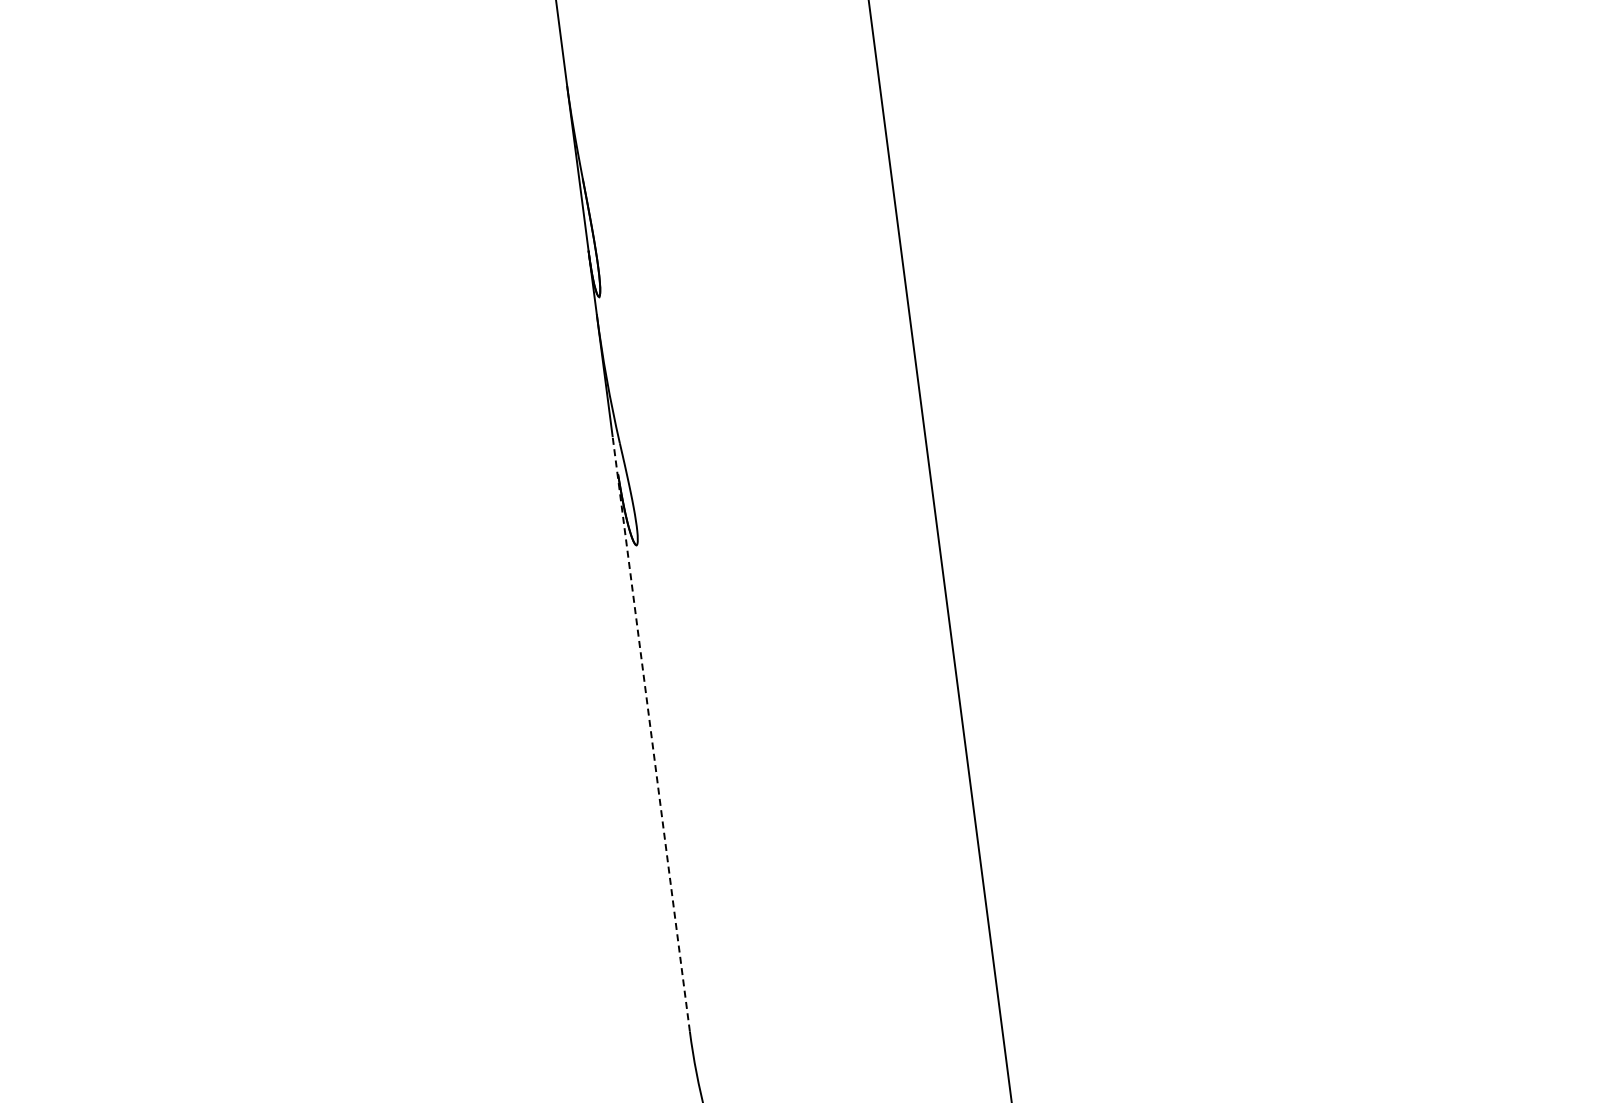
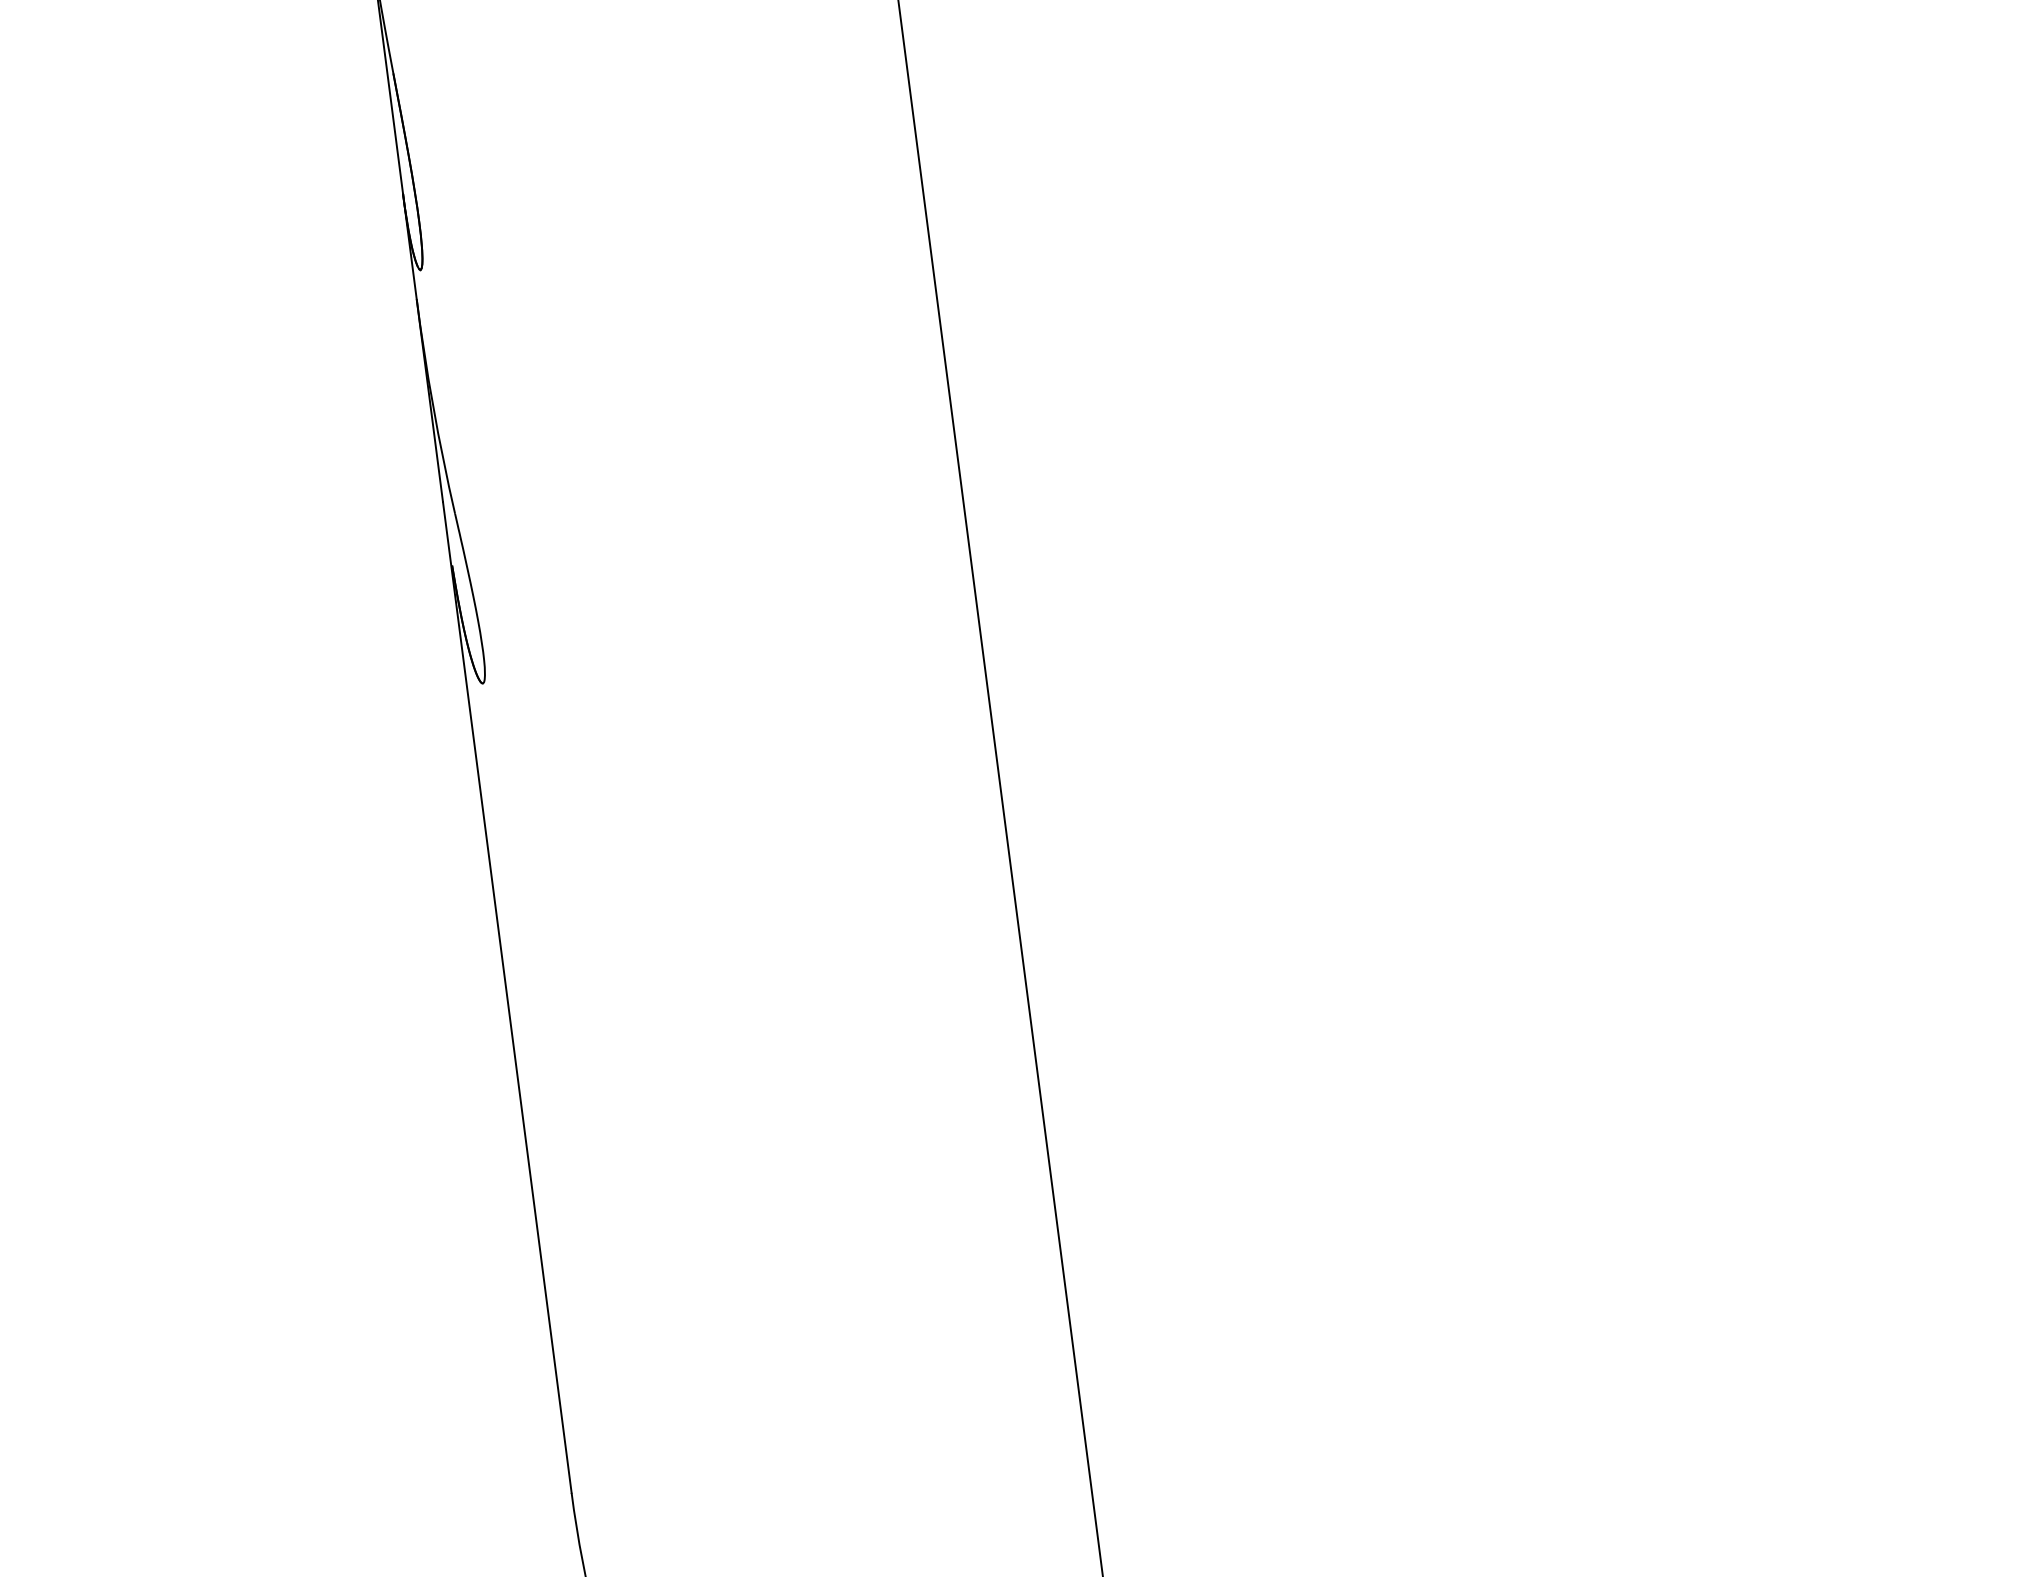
line: (651, 733) -> (507, 996), dashed -> solid

